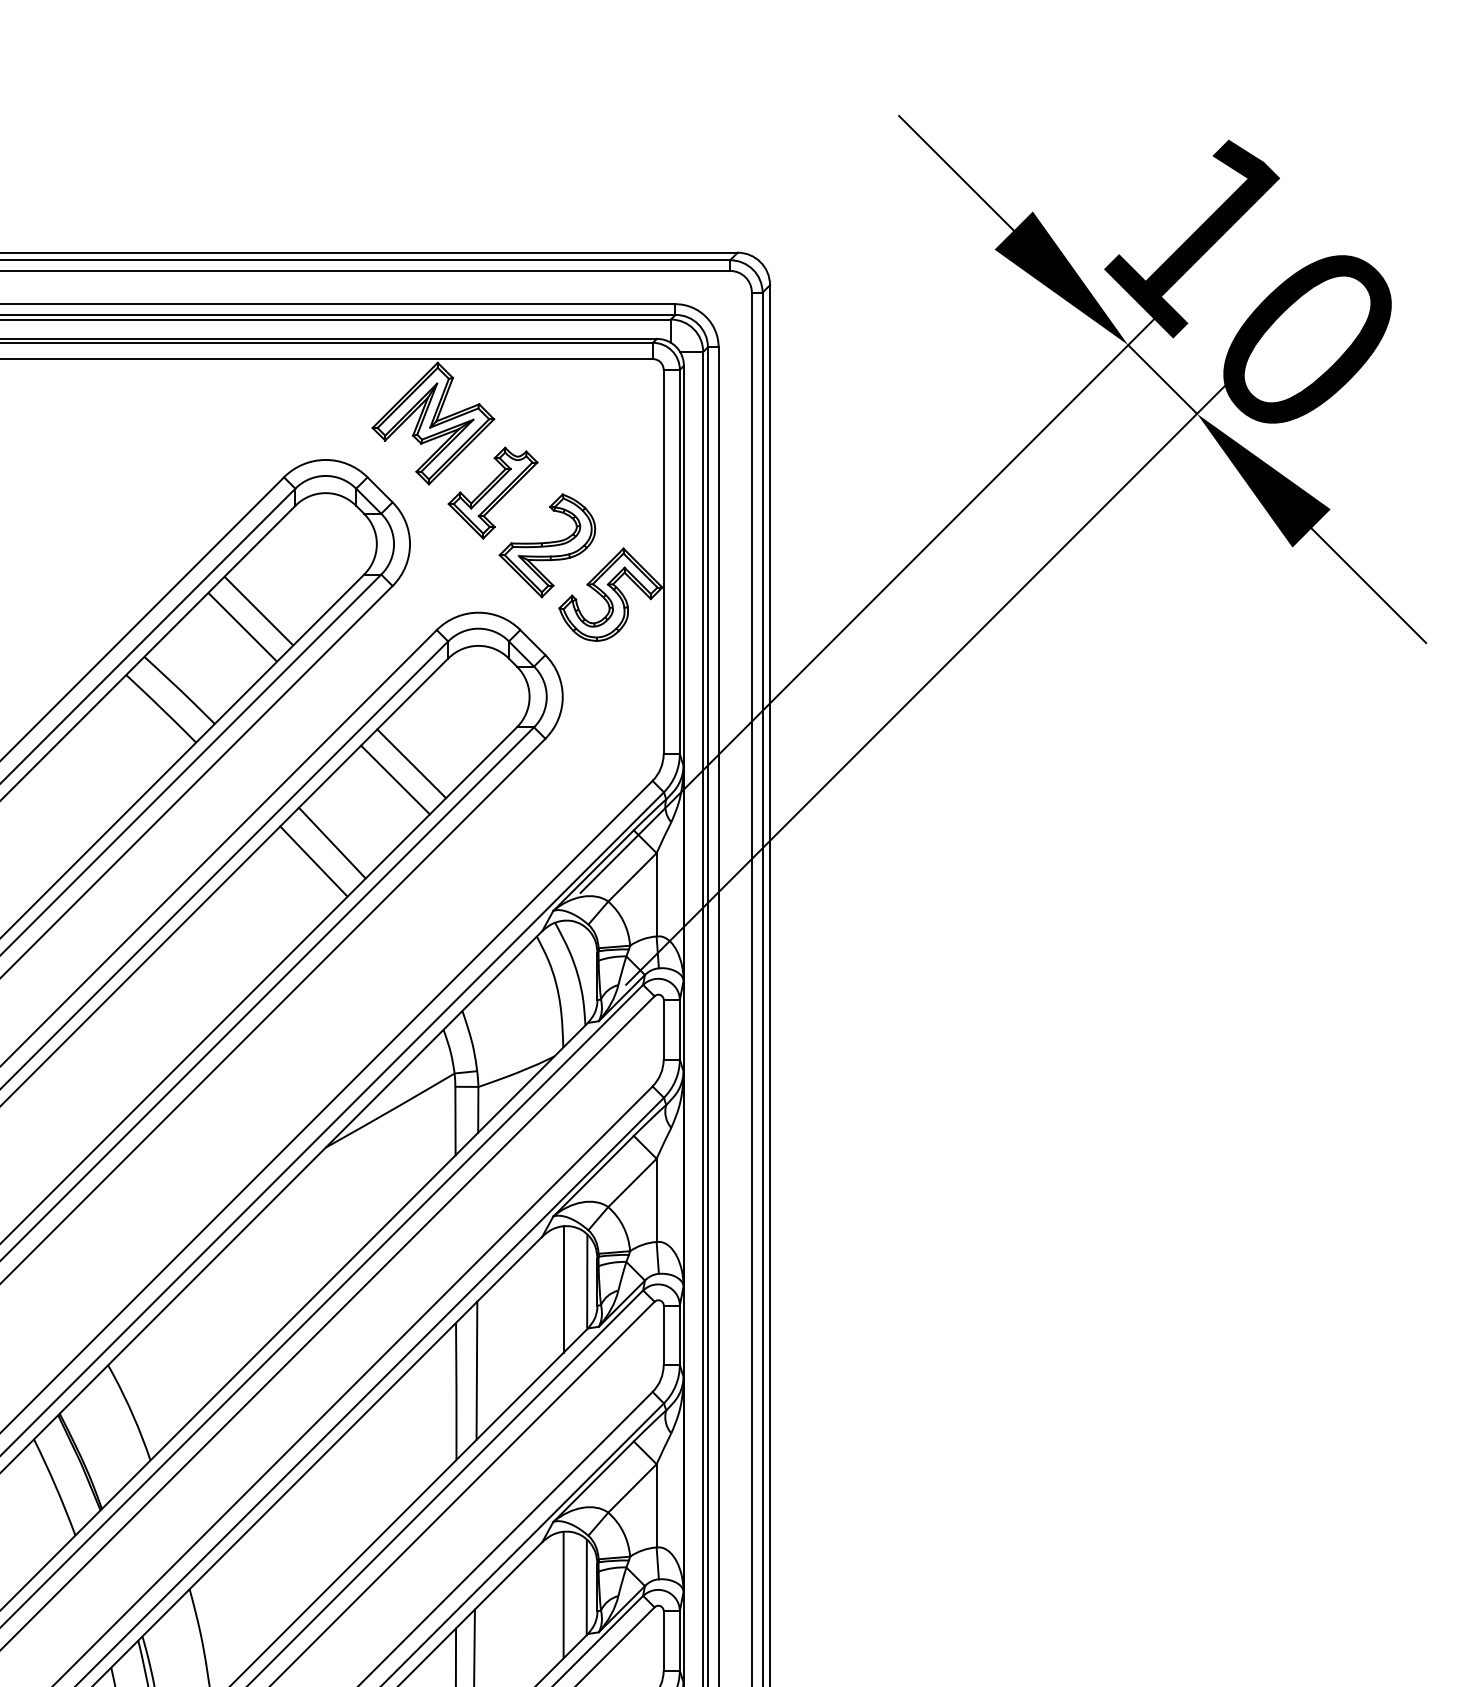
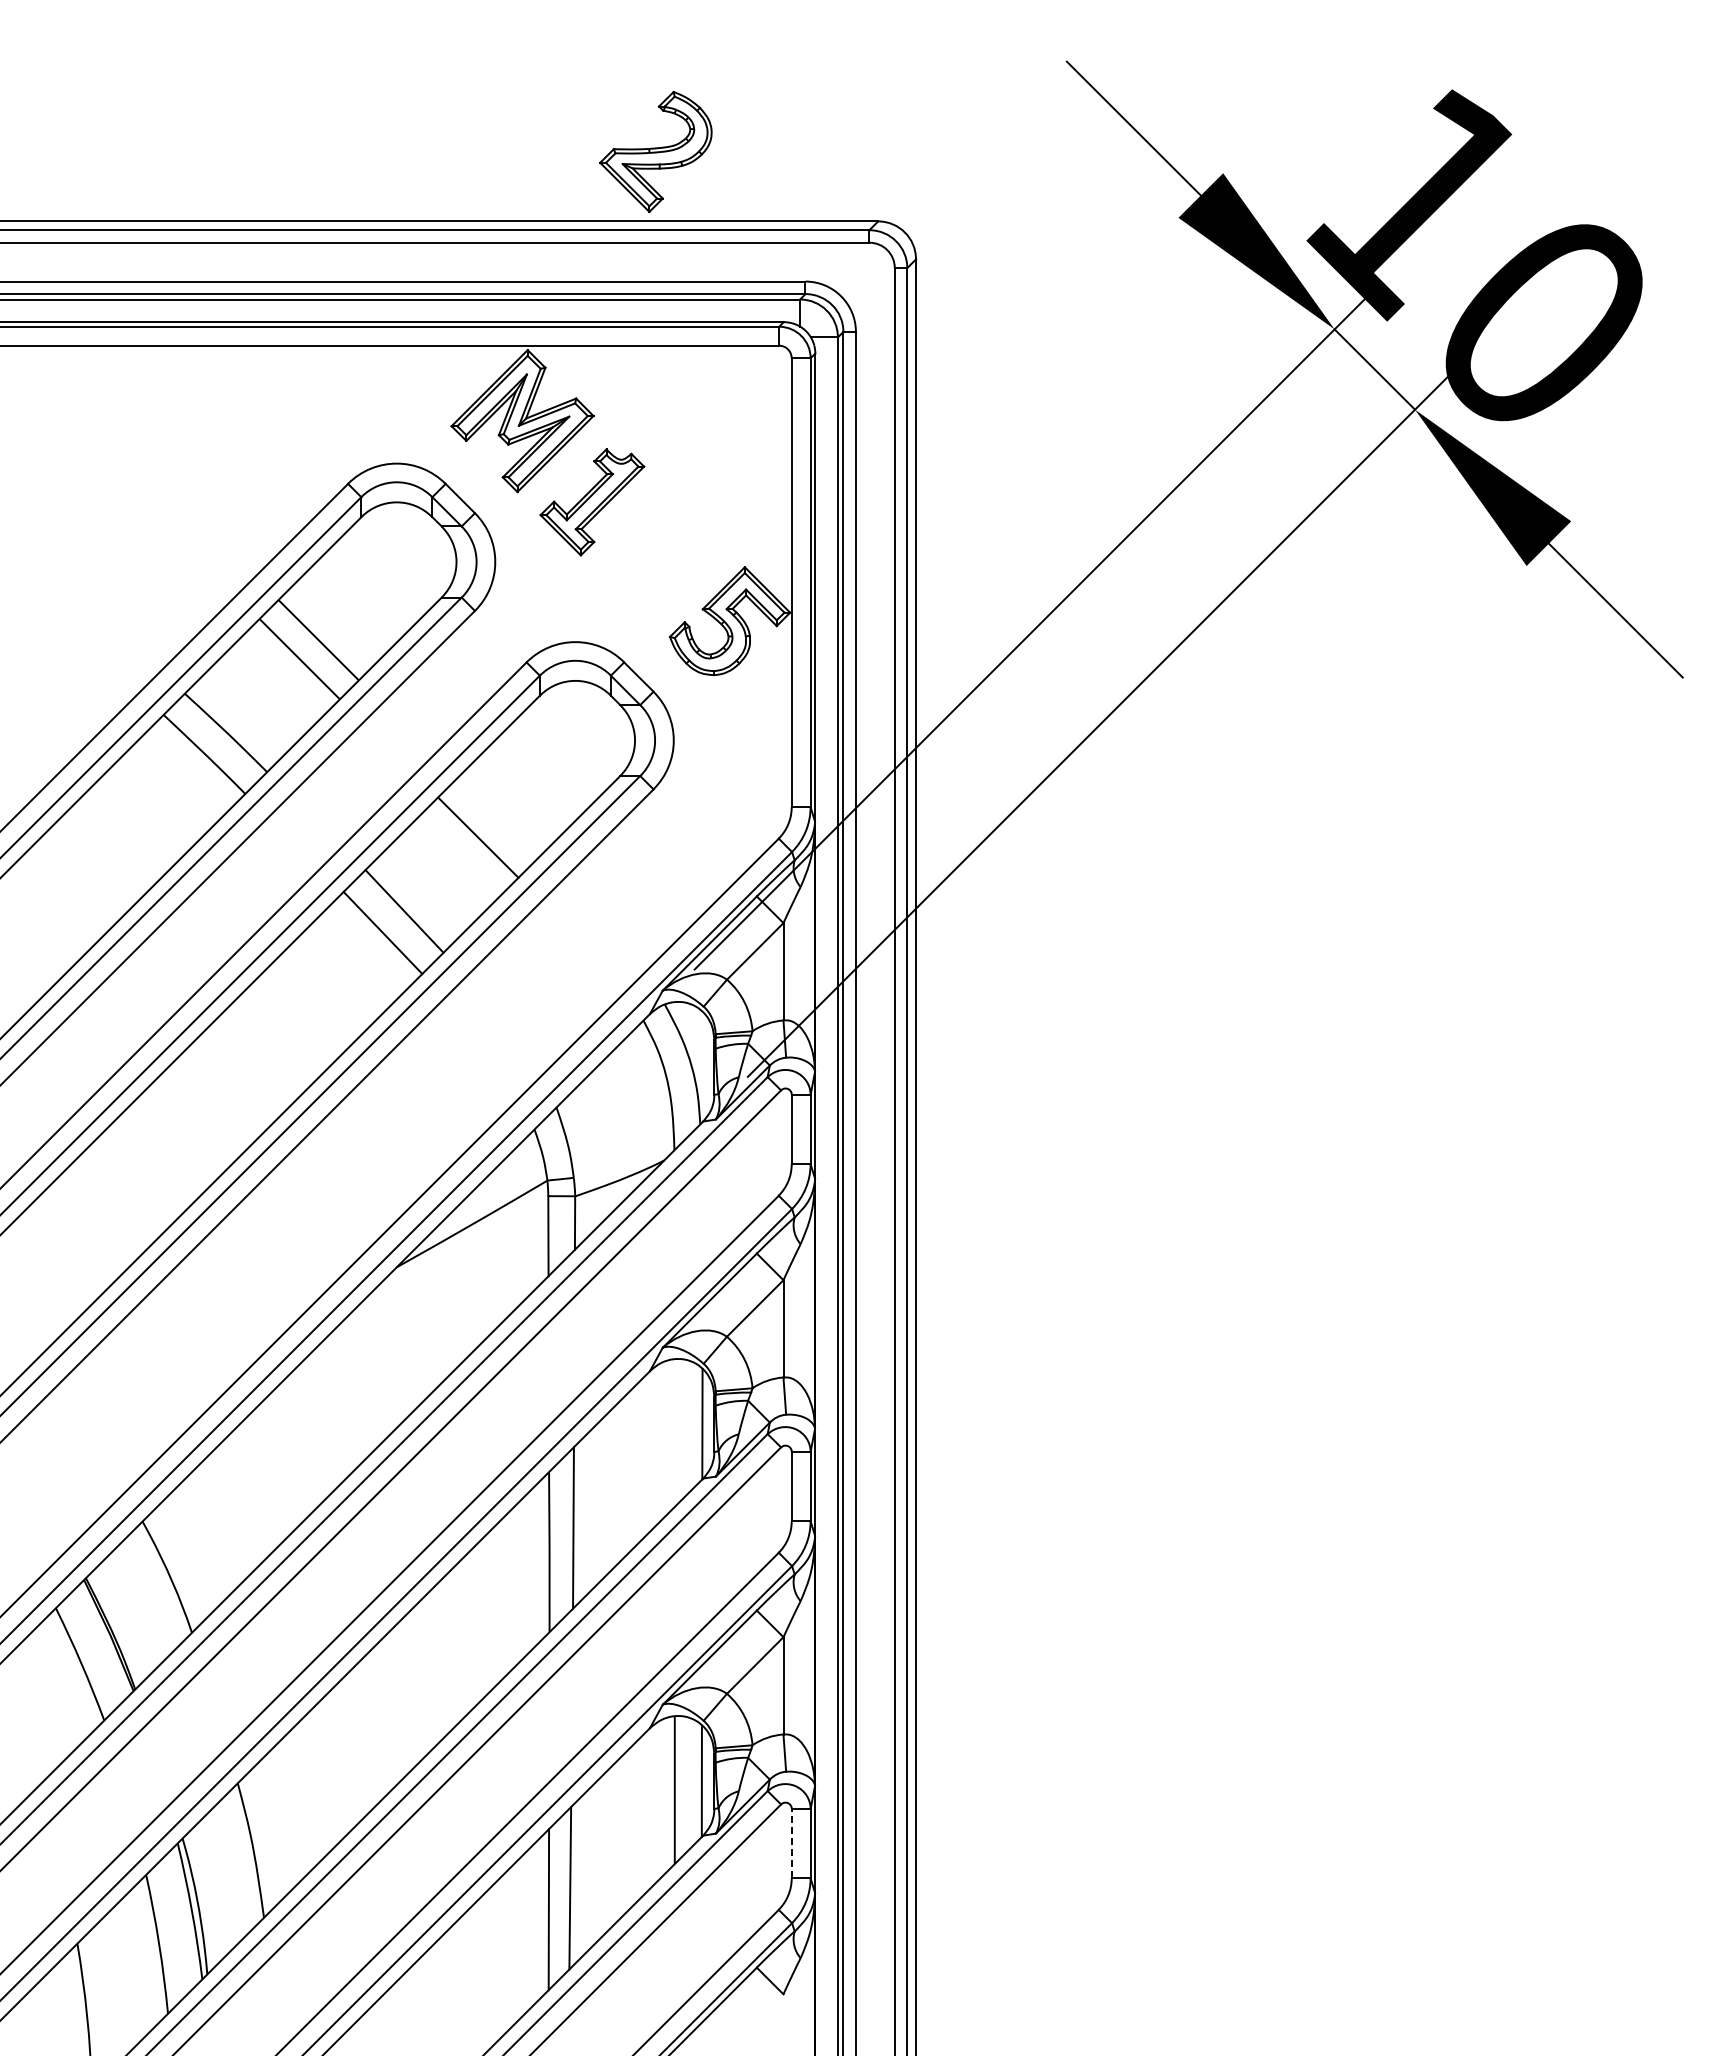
part: (547, 545) -> (655, 151), moved
line: (411, 763) -> (497, 818), removed
line: (563, 1289) -> (674, 1433), removed
line: (663, 1640) -> (791, 1843), solid -> dashed

